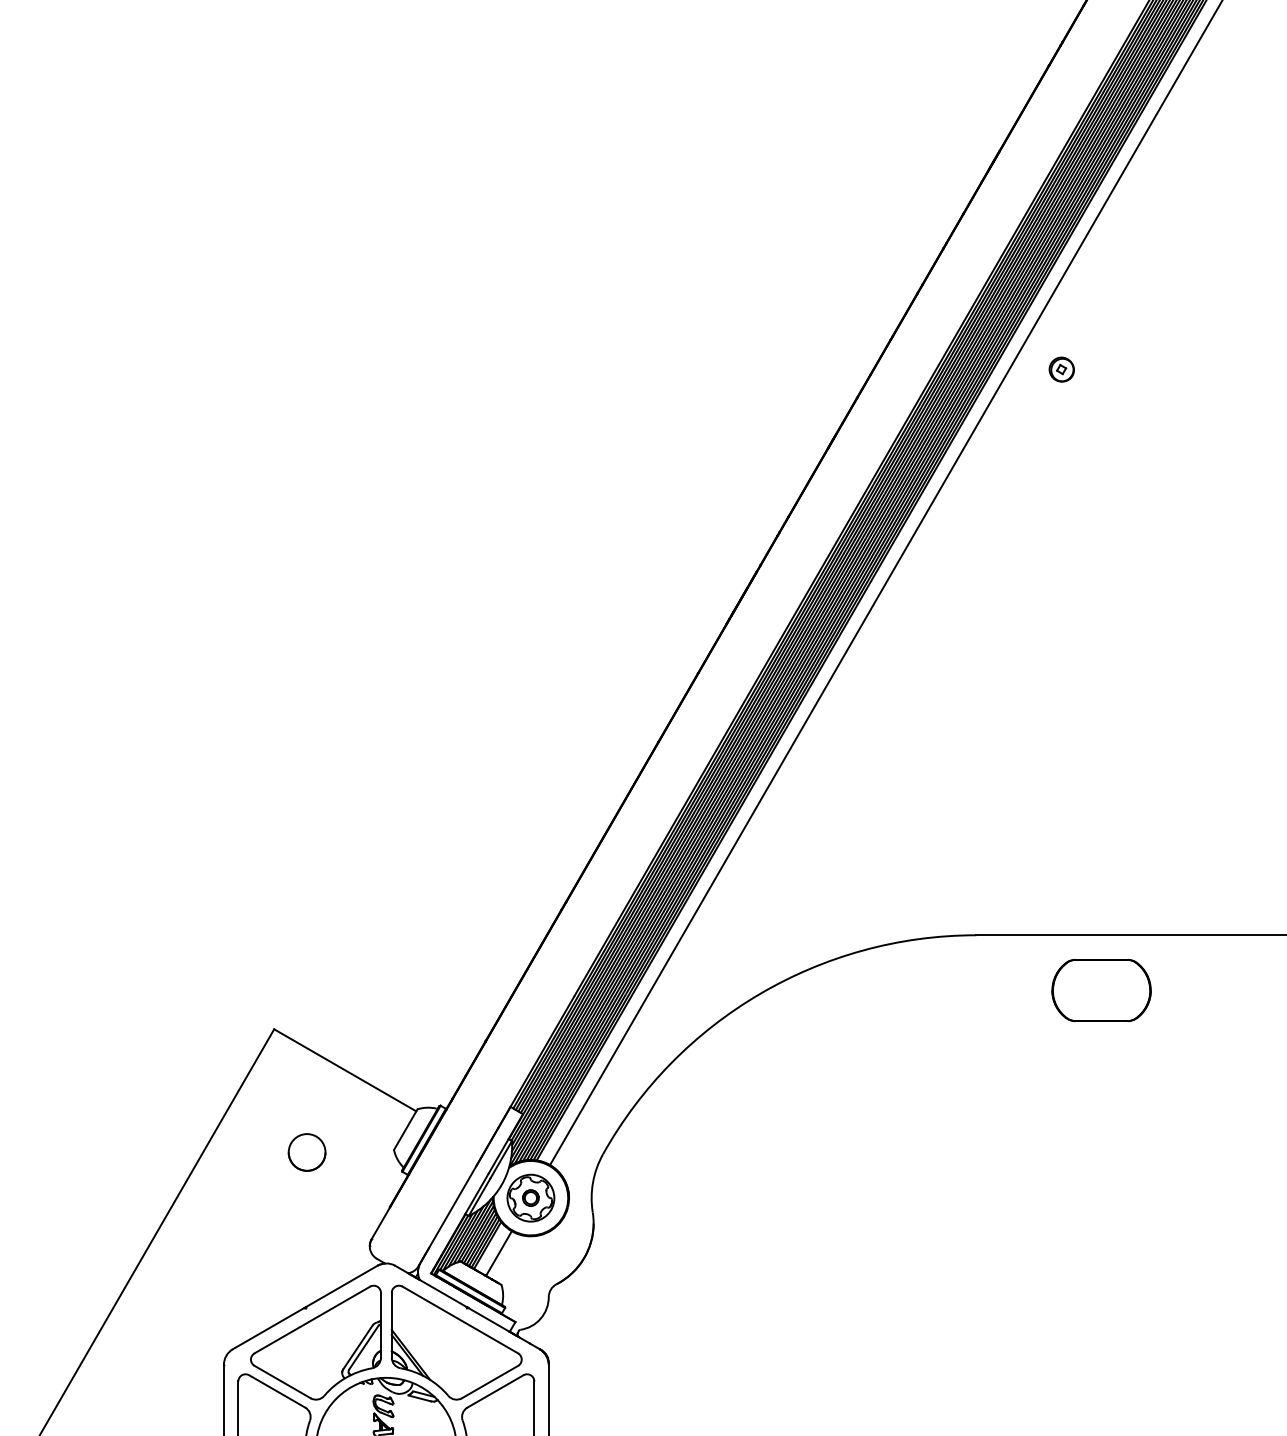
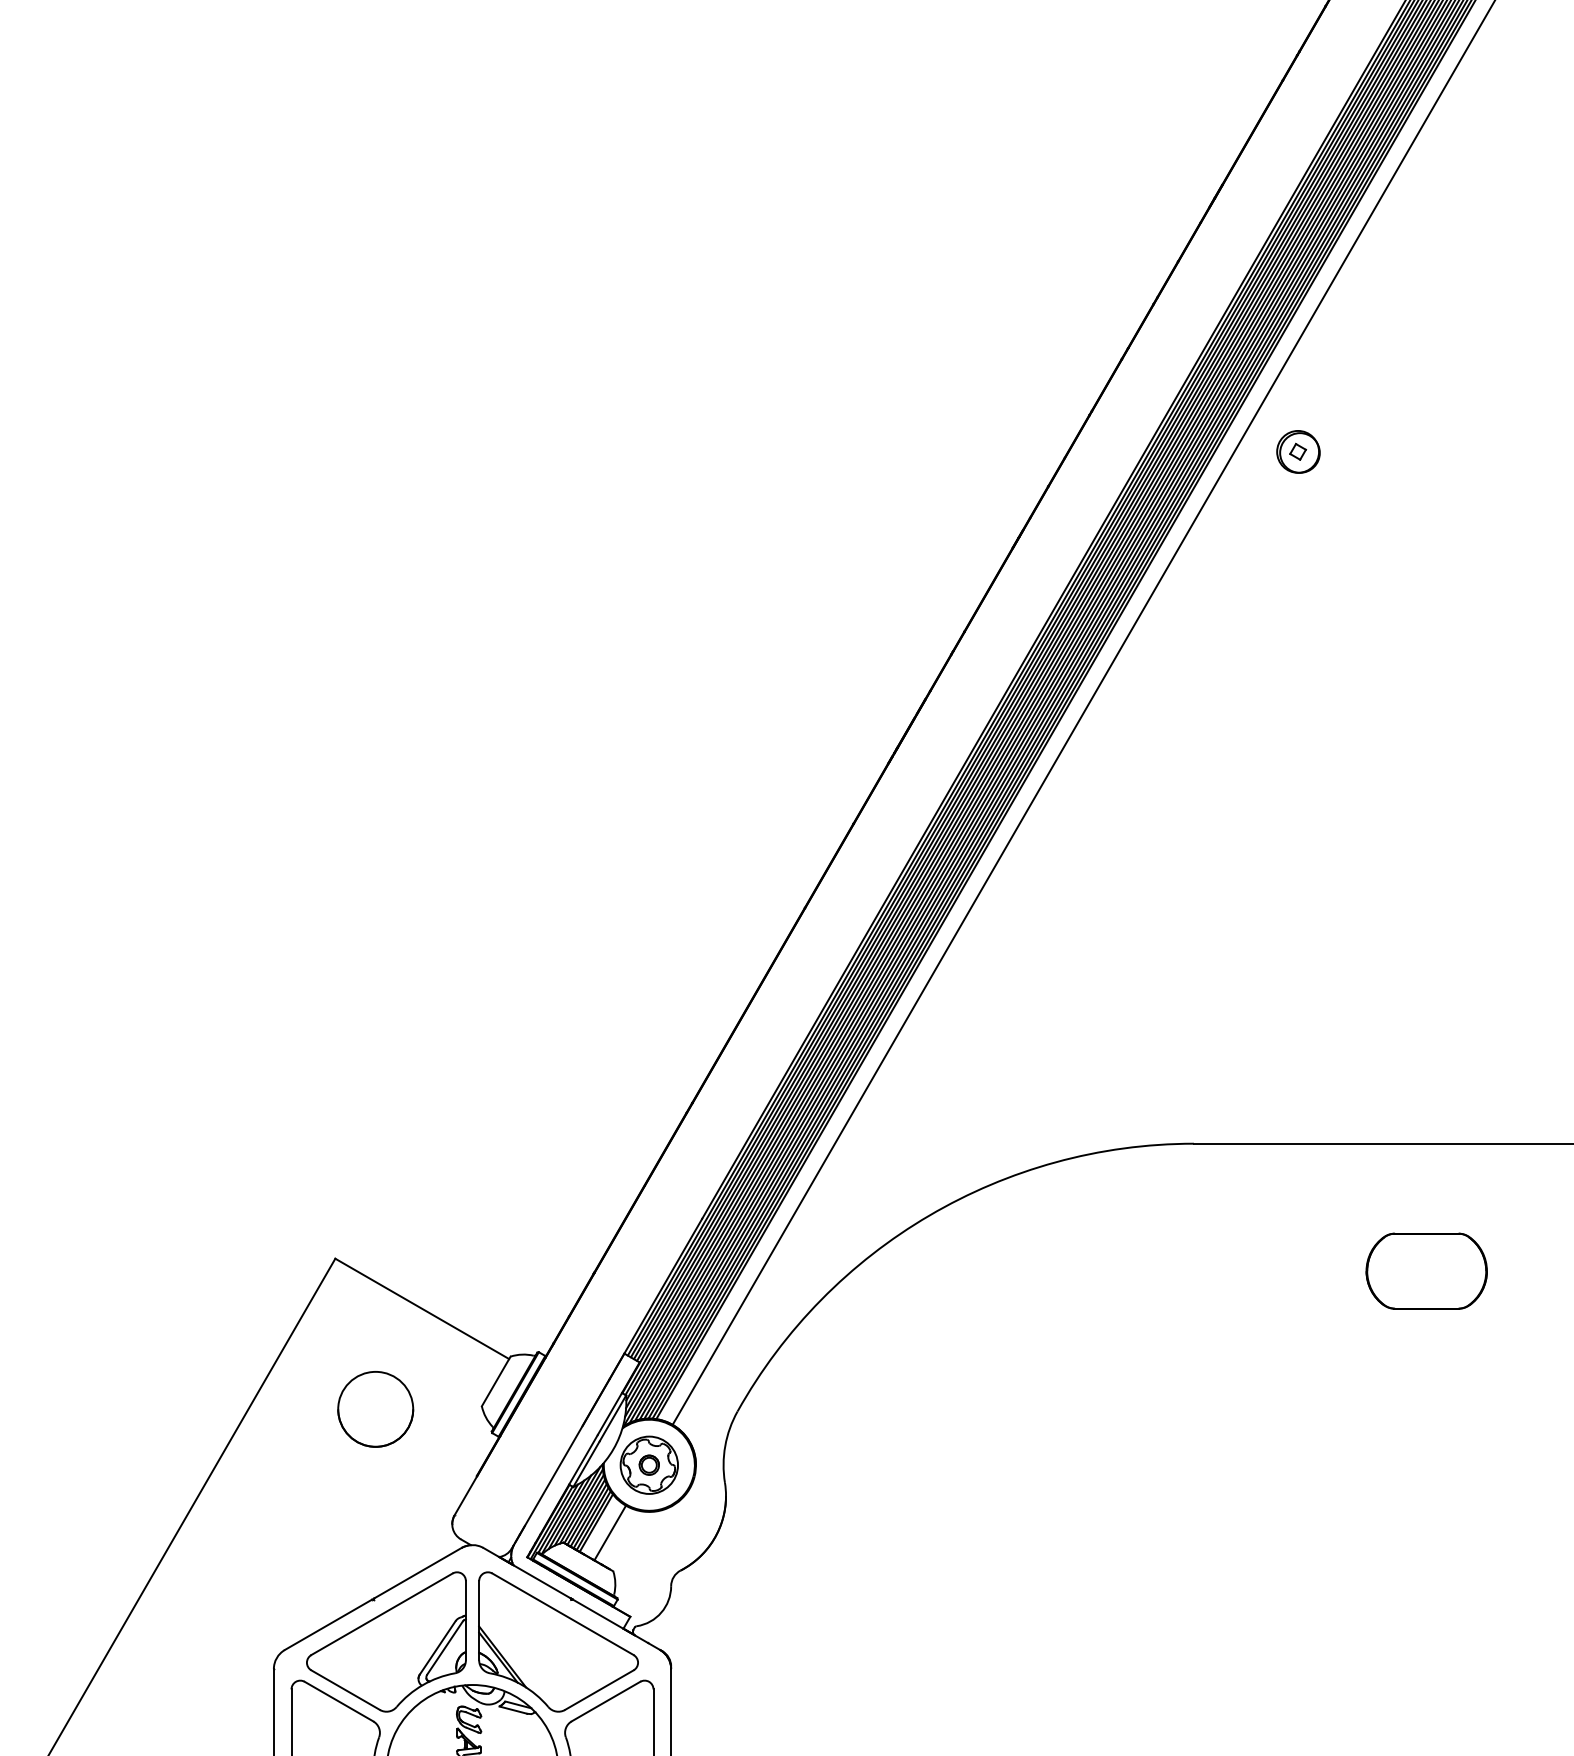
part: (1061, 369) -> (1298, 451), size x1.43
part: (1101, 990) -> (1426, 1271), moved
part: (306, 1152) -> (374, 1409), size x1.67

